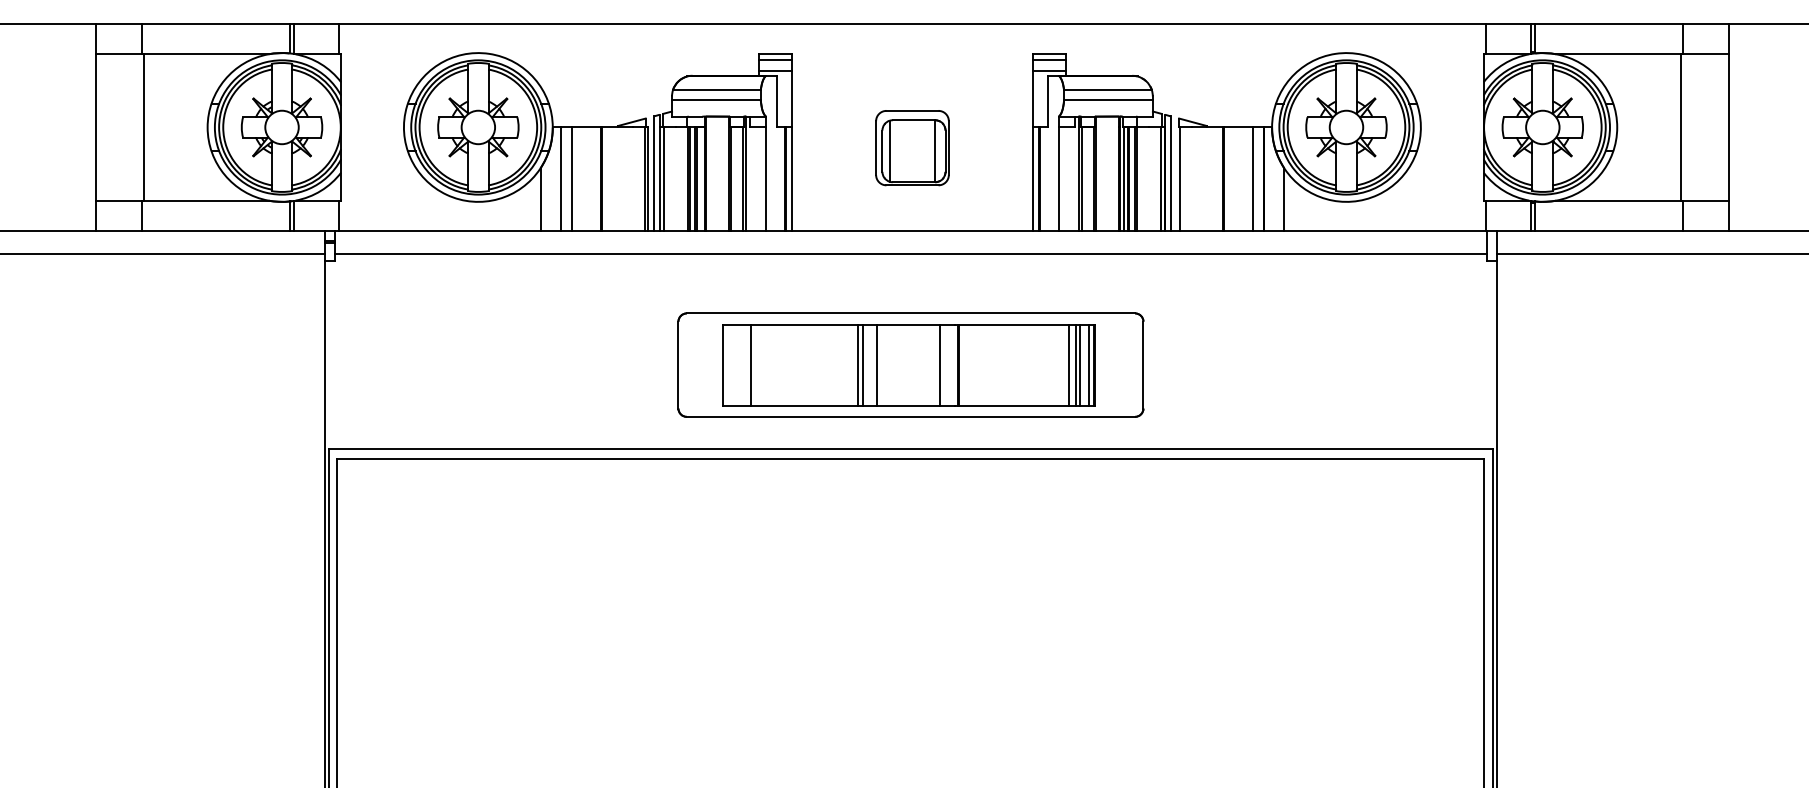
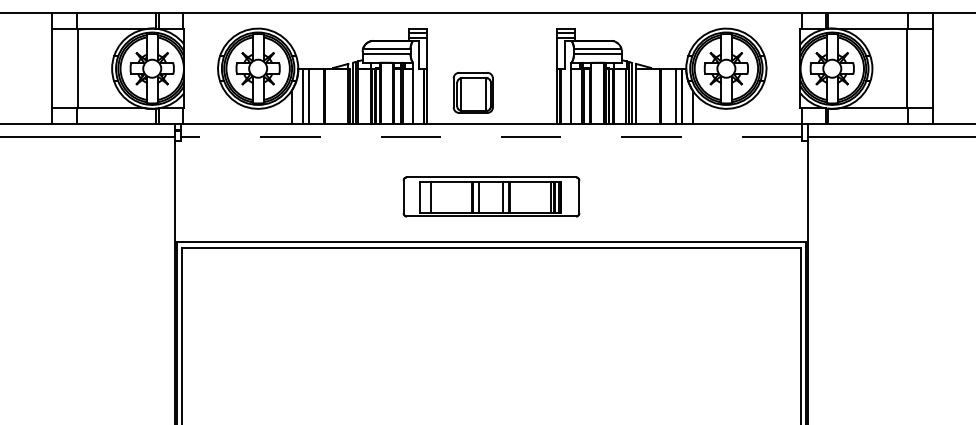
part: (910, 147) -> (472, 92), moved
line: (909, 253) -> (490, 136), solid -> dashed
part: (910, 364) -> (491, 196), size x0.7

